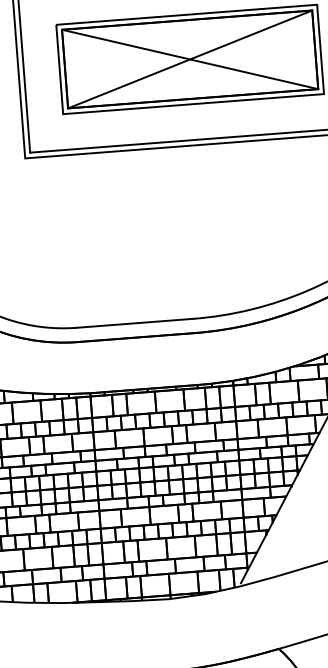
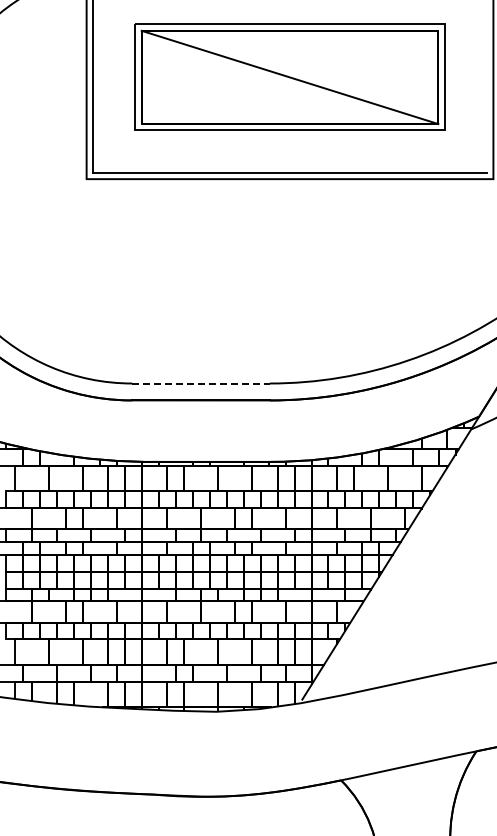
line: (189, 59) -> (289, 77), removed
line: (135, 323) -> (201, 383), solid -> dashed

